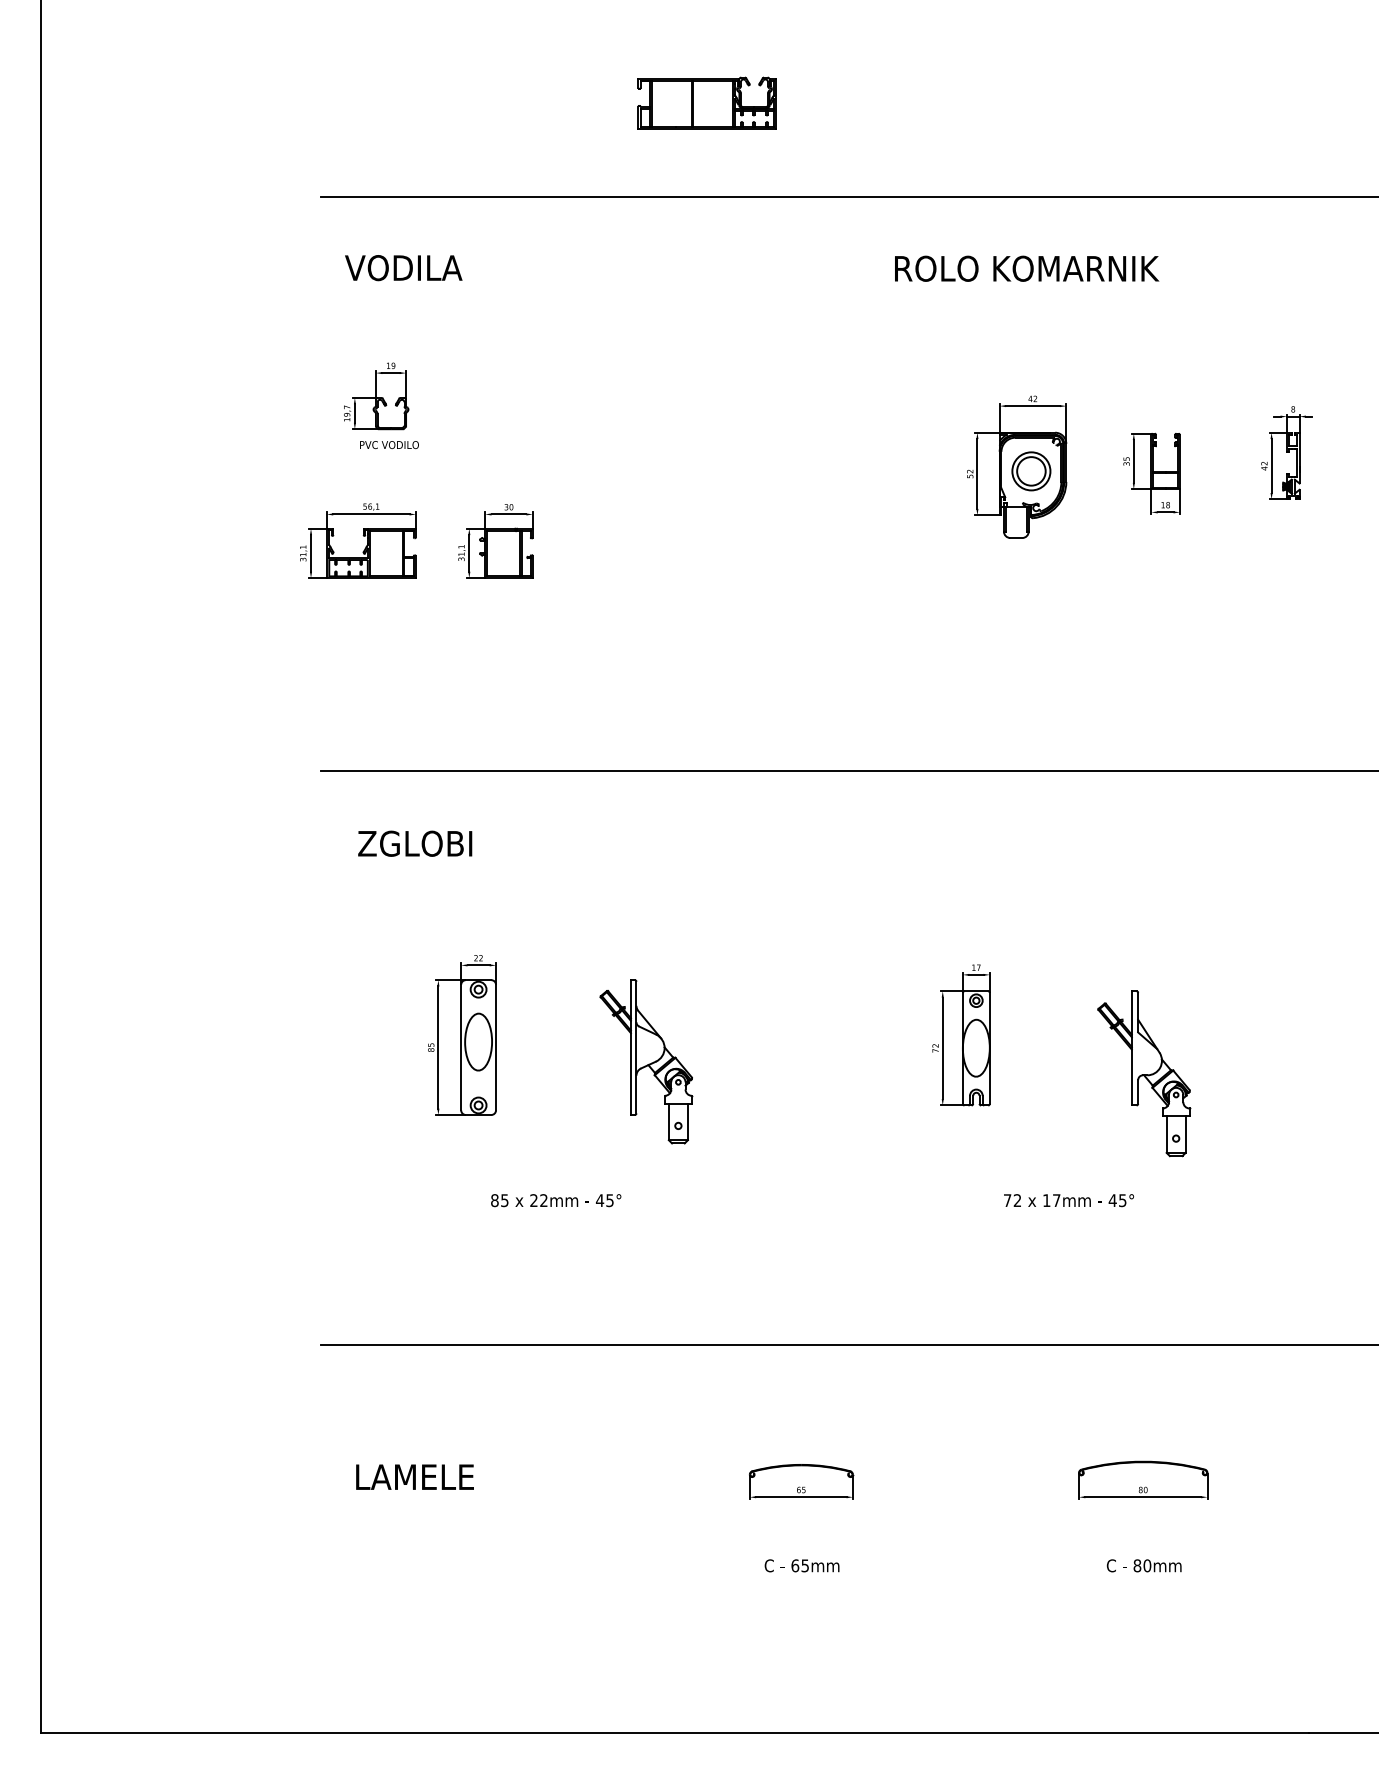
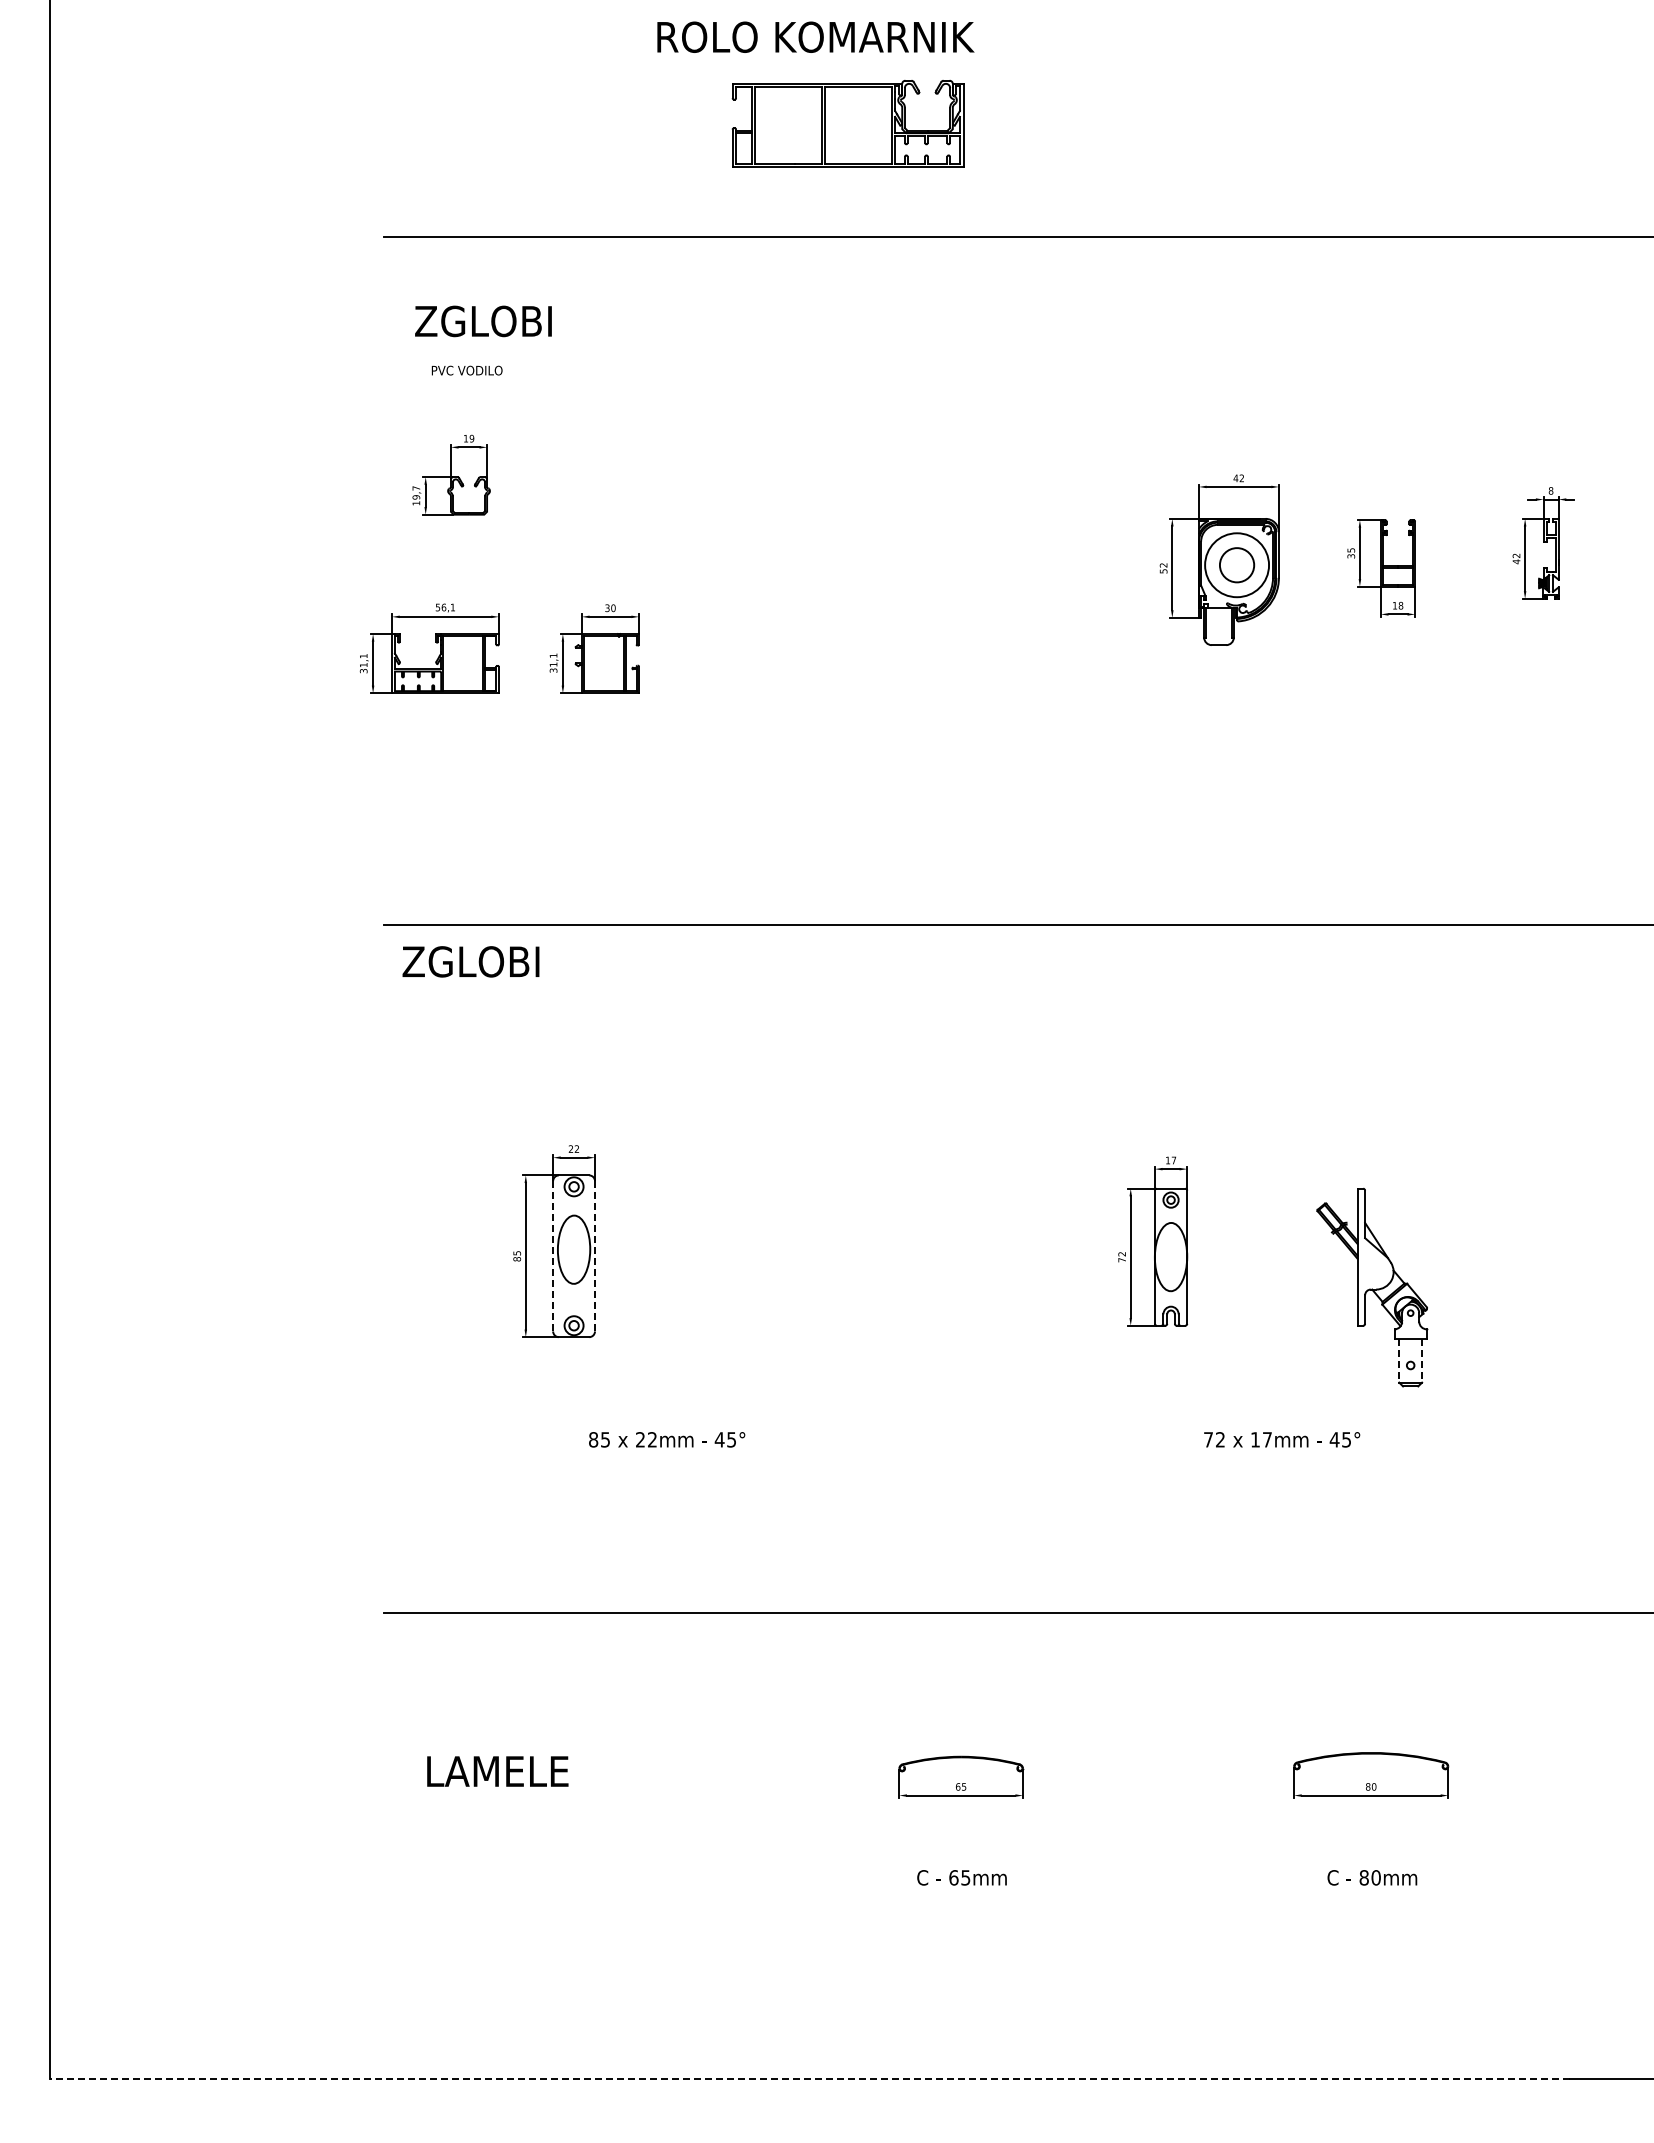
part: (707, 103) -> (848, 123), size x1.4
text: (403, 268) -> (483, 321), VODILA -> ZGLOBI
text: (1026, 268) -> (815, 36), moved
text: (388, 444) -> (466, 370), moved
circle: (1030, 471) -> (1236, 565), size x1.4
text: (414, 843) -> (470, 961), moved
line: (461, 1047) -> (553, 1256), solid -> dashed
line: (496, 1047) -> (595, 1256), solid -> dashed
part: (646, 1061) -> (775, 1273), removed
line: (1166, 1134) -> (1399, 1360), solid -> dashed
line: (1186, 1134) -> (1422, 1360), solid -> dashed
line: (674, 1733) -> (809, 2078), solid -> dashed

